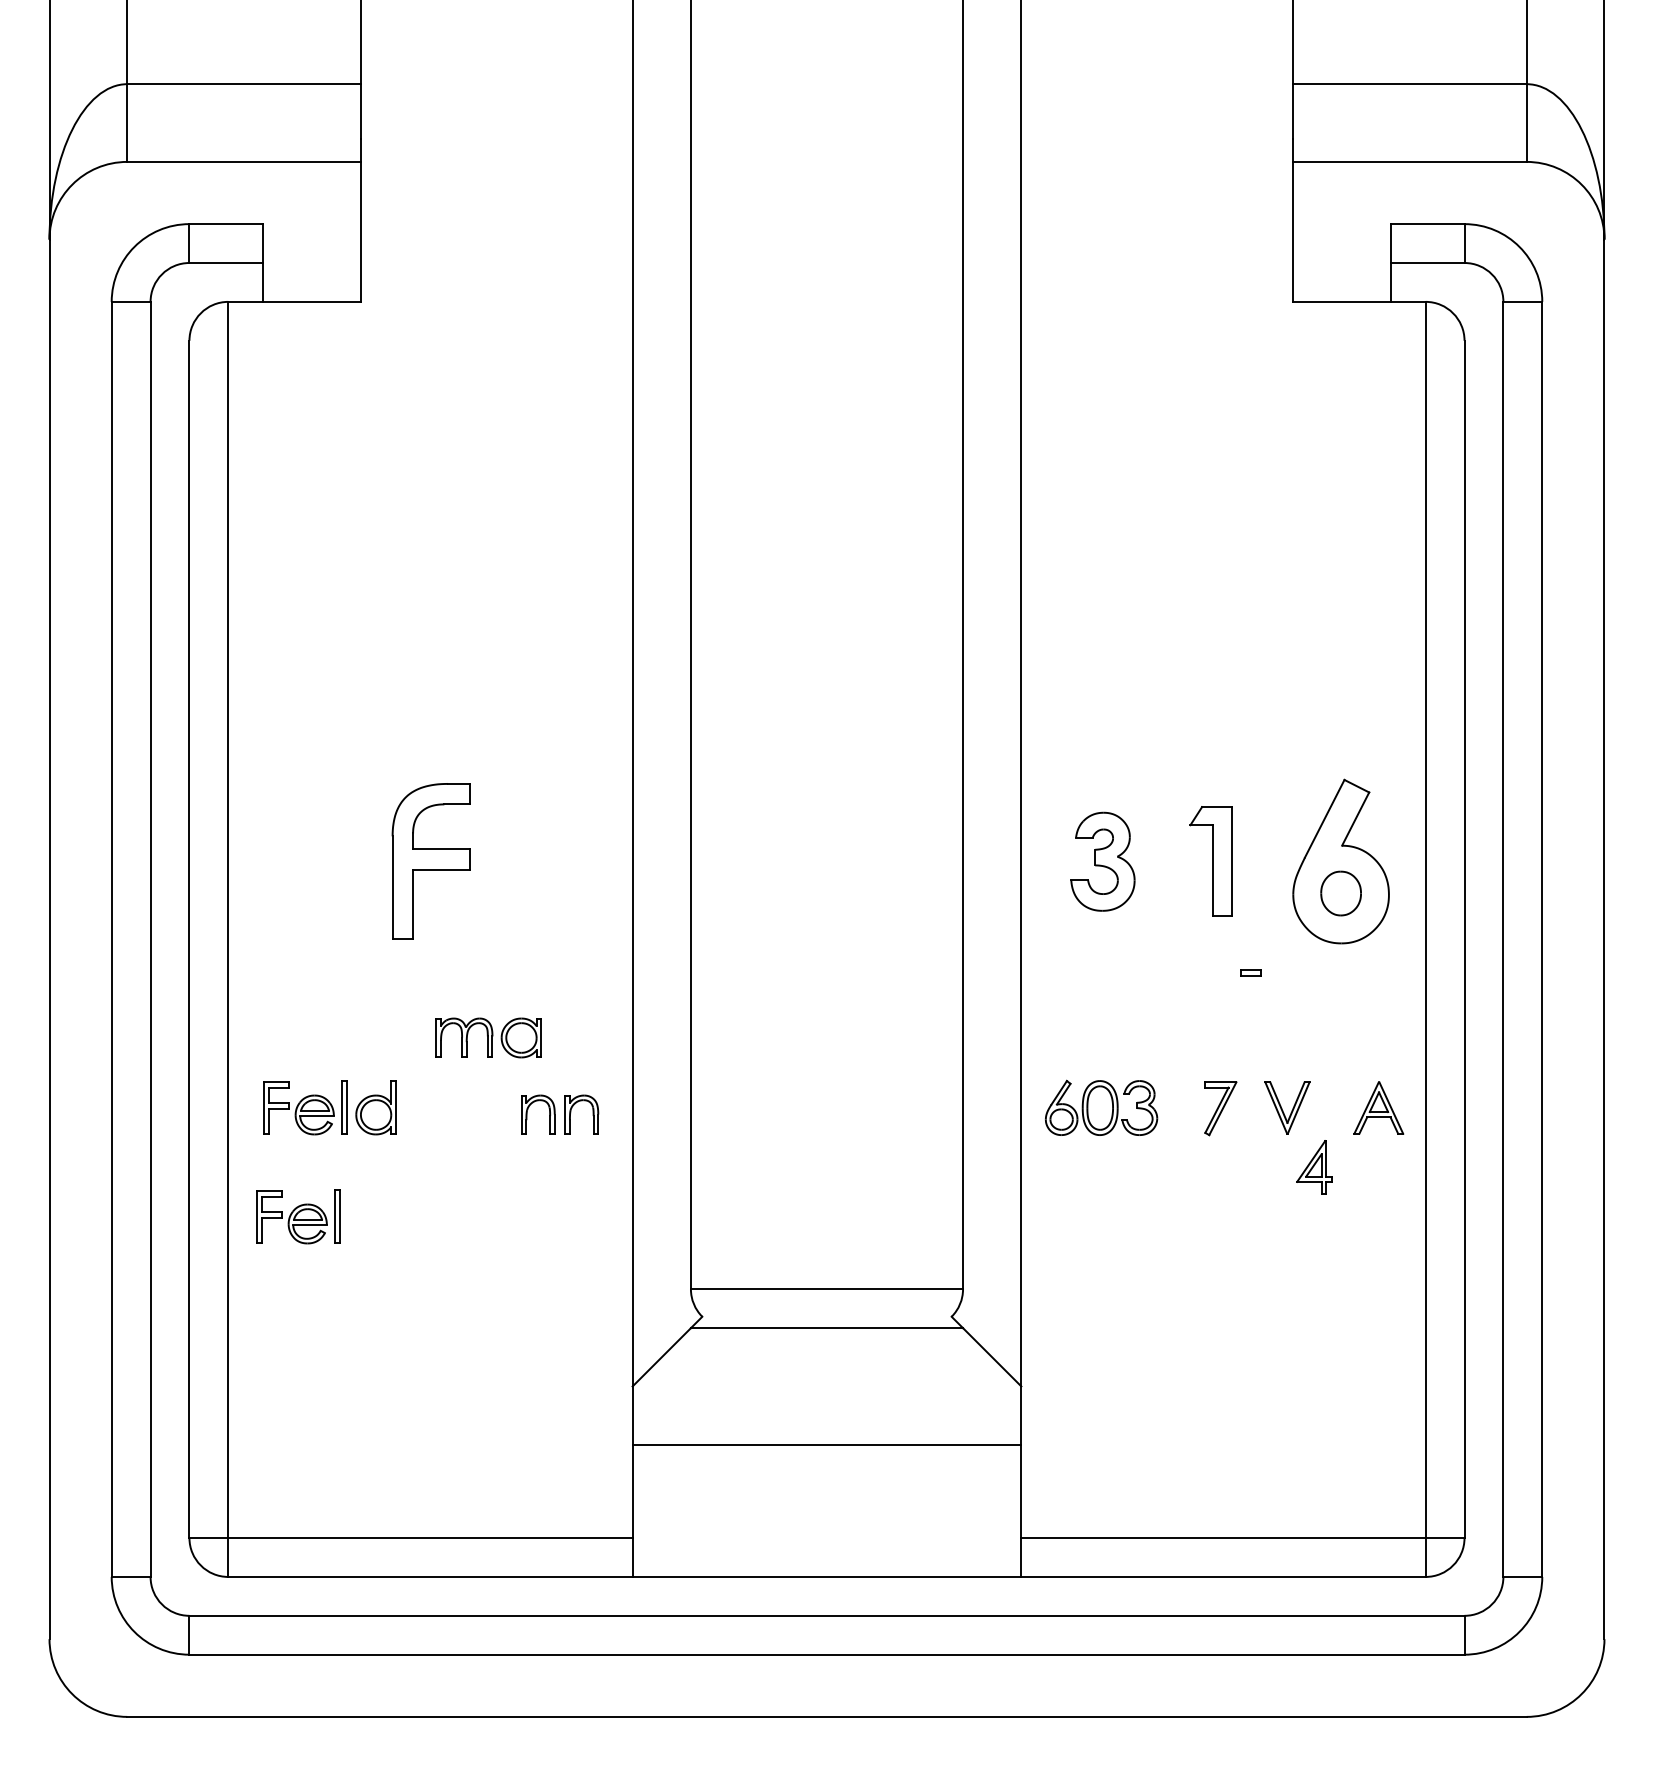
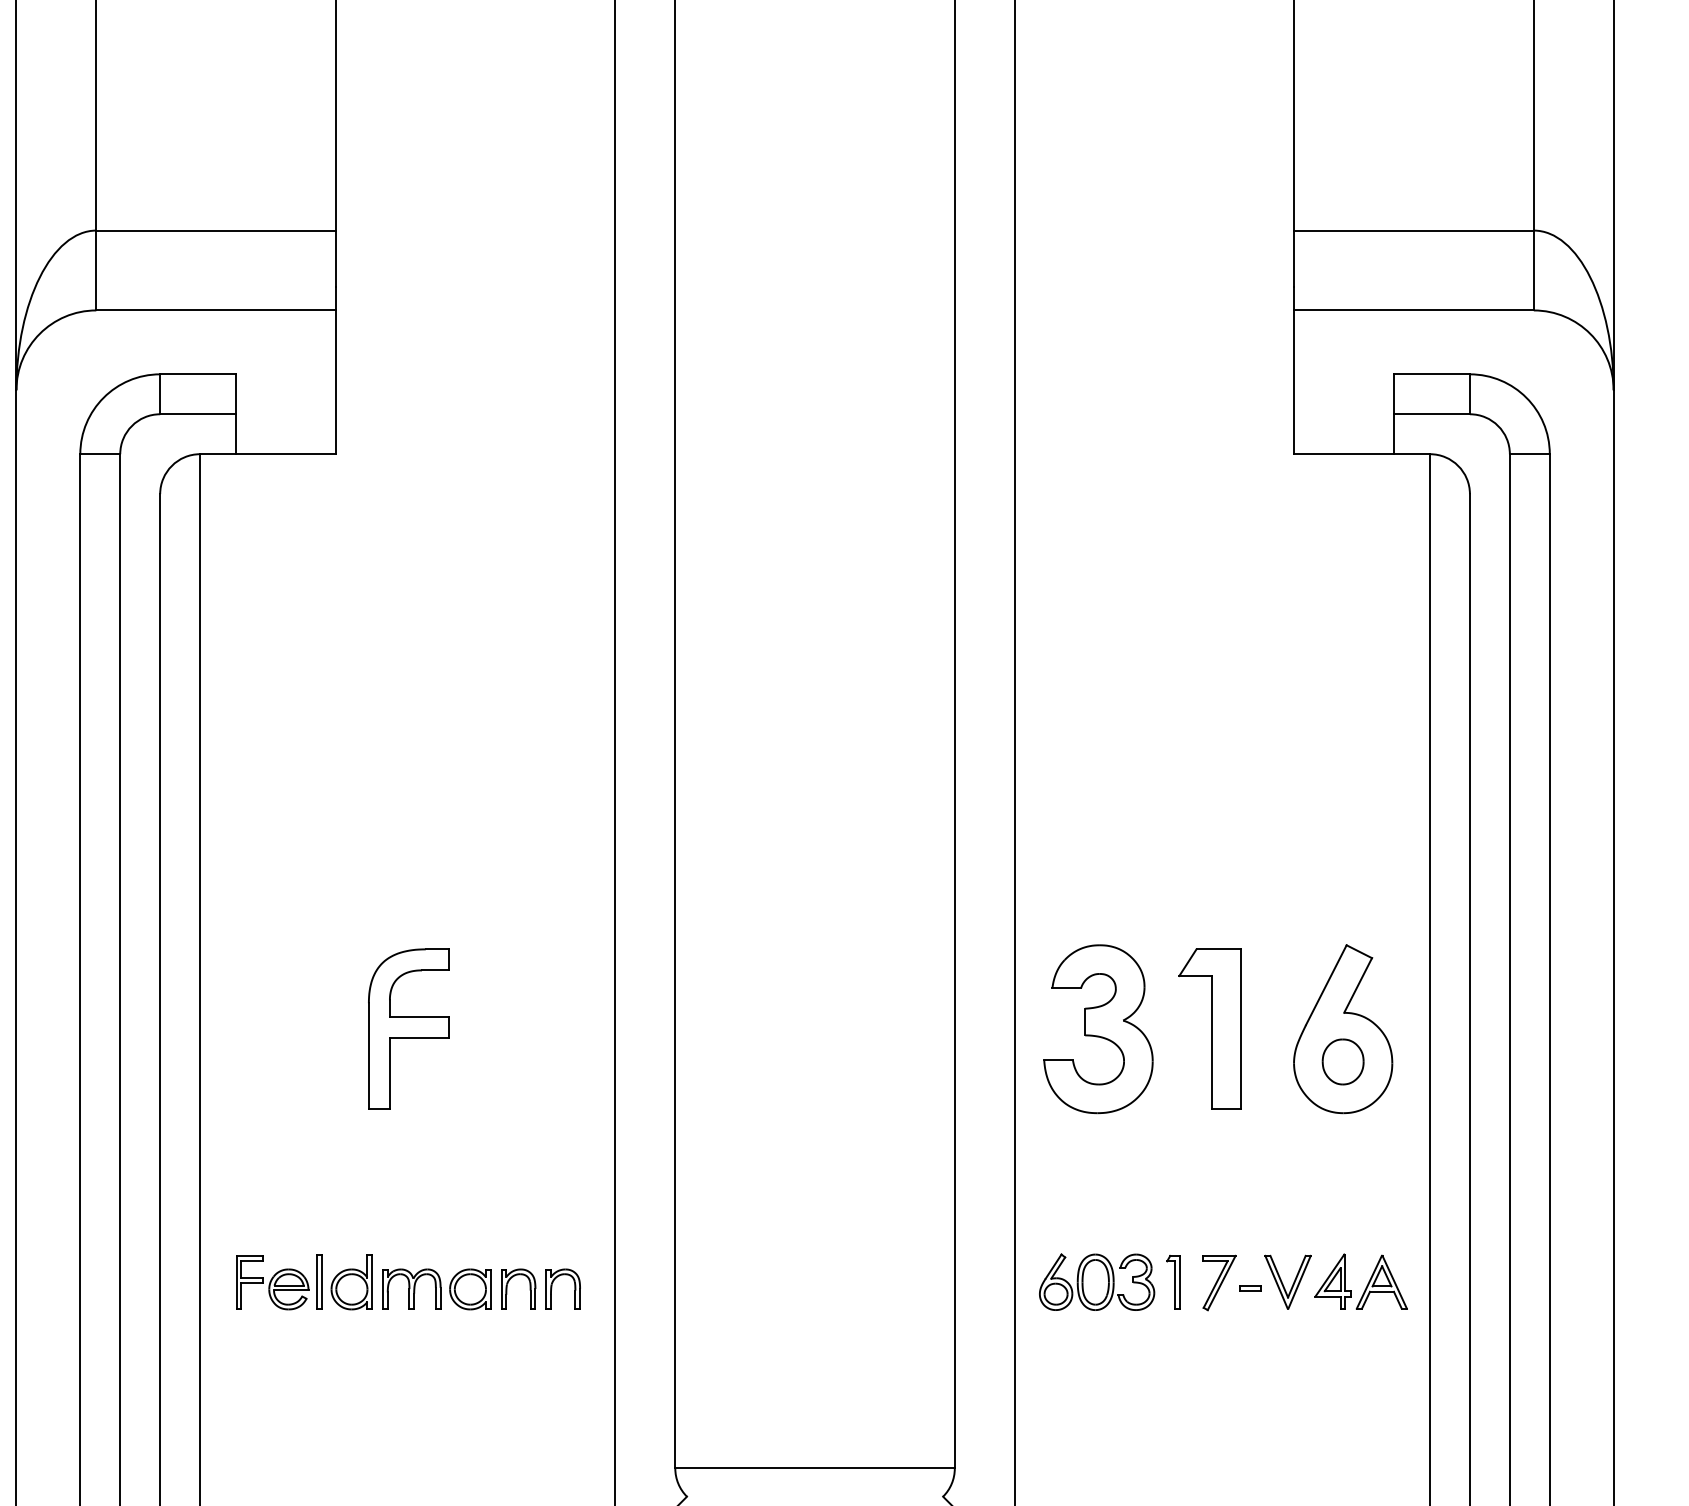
part: (1210, 860) -> (1209, 1028), size x1.43
part: (1102, 861) -> (1098, 1029), size x1.67
part: (1250, 972) -> (1250, 1287), moved
part: (488, 1037) -> (436, 1288), moved
part: (1175, 1107) -> (1173, 1281), added
part: (1314, 1167) -> (1333, 1281), moved
part: (298, 1216) -> (272, 1393), removed

